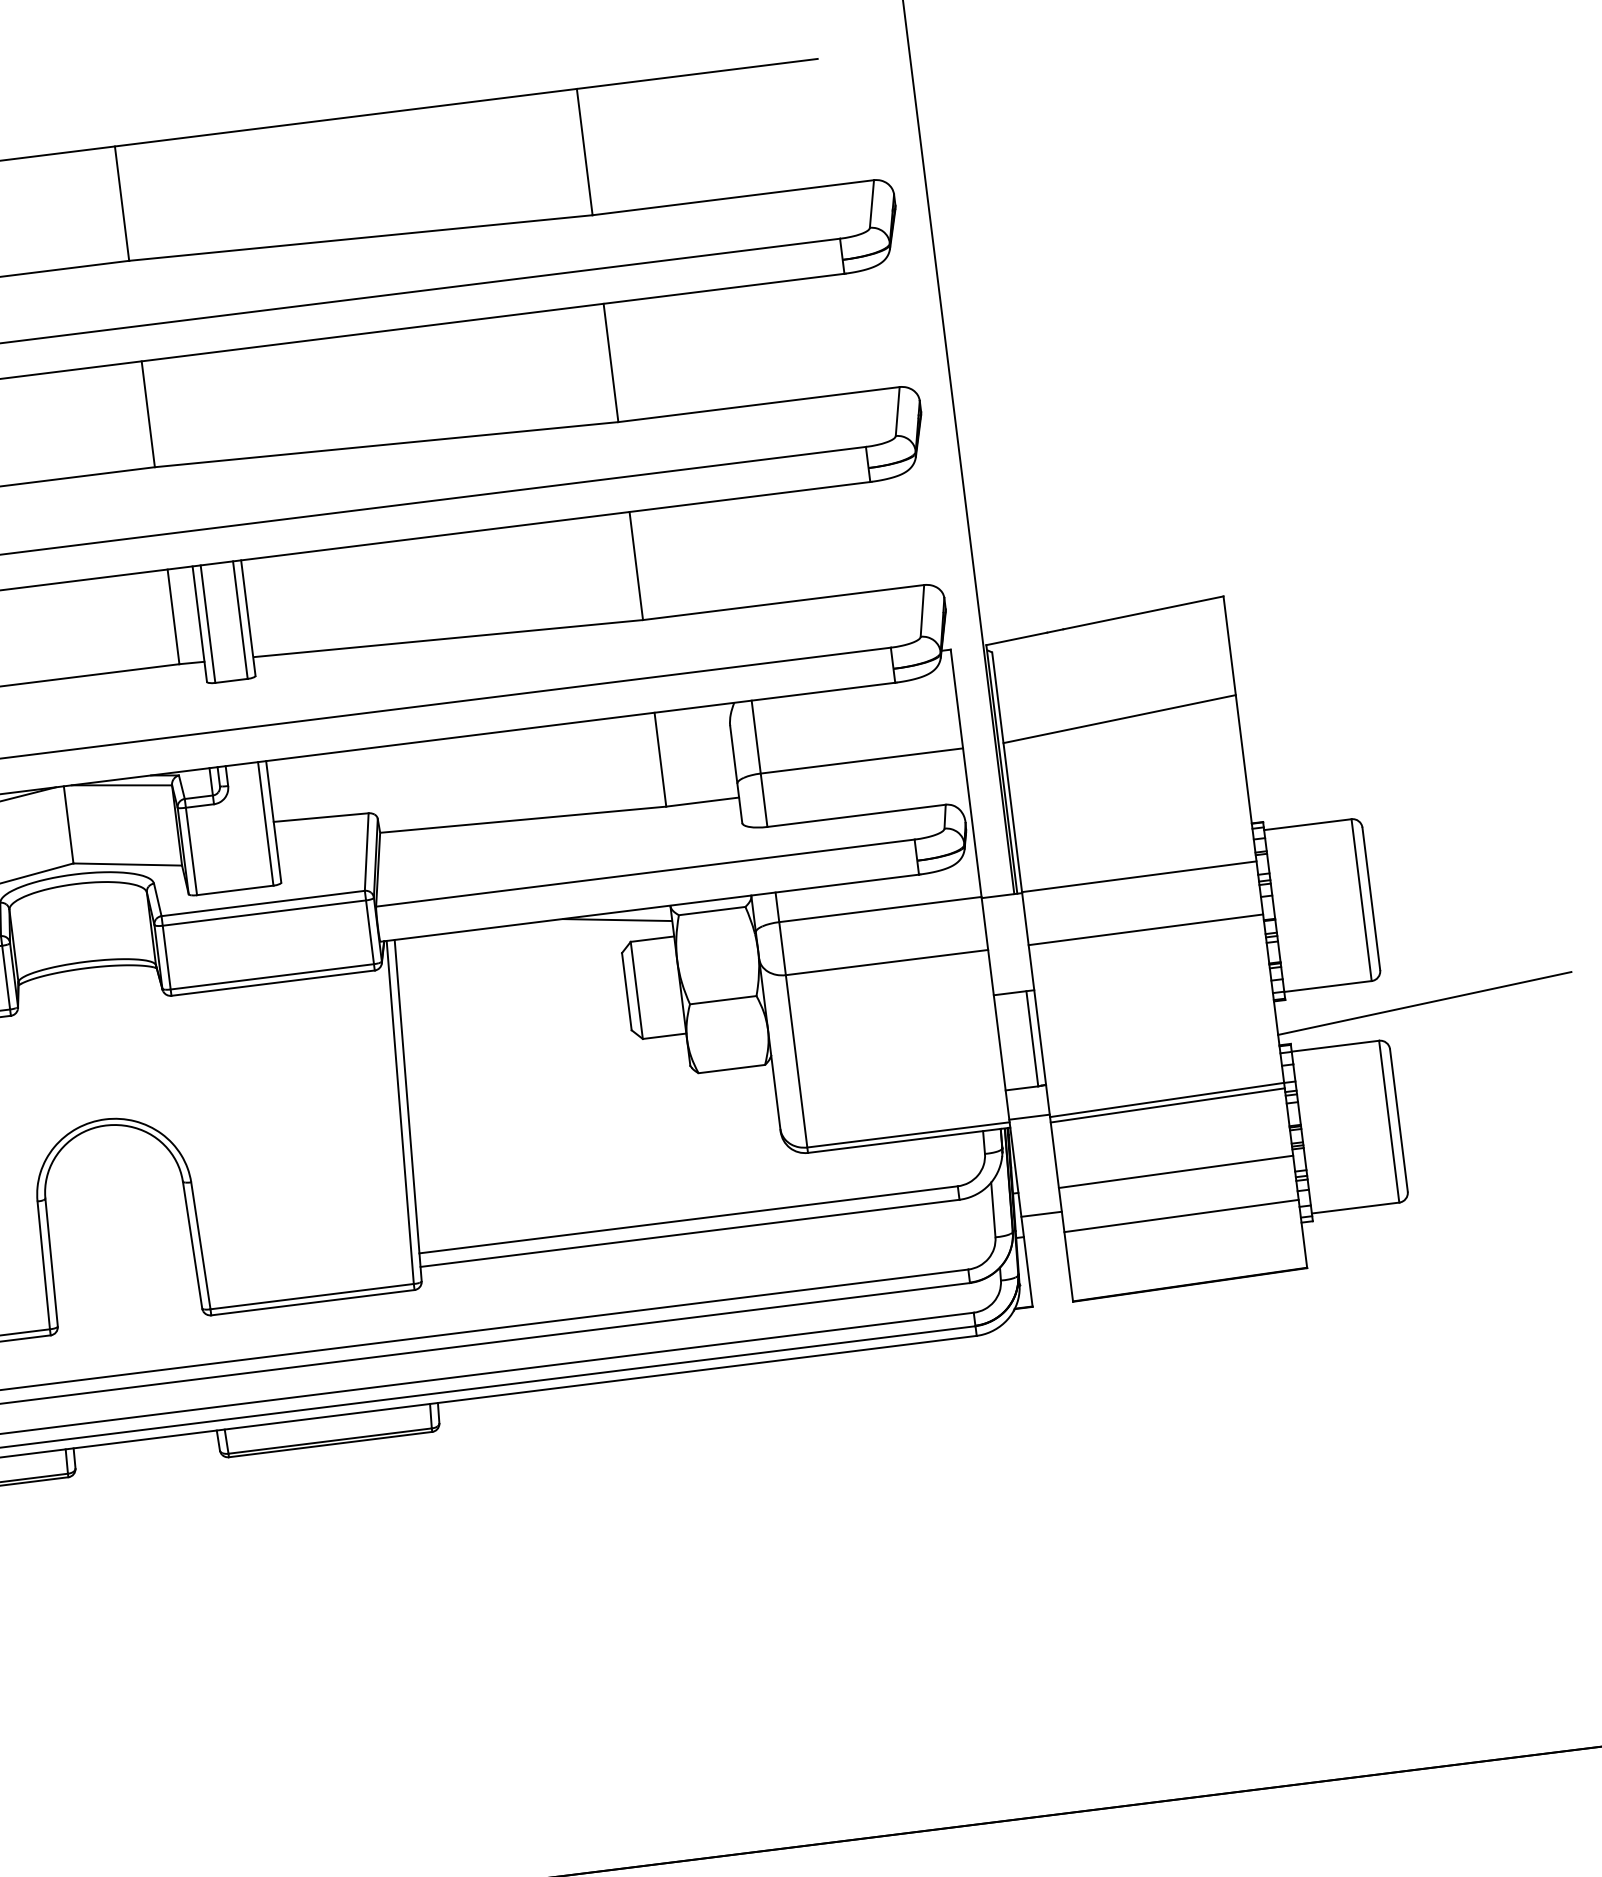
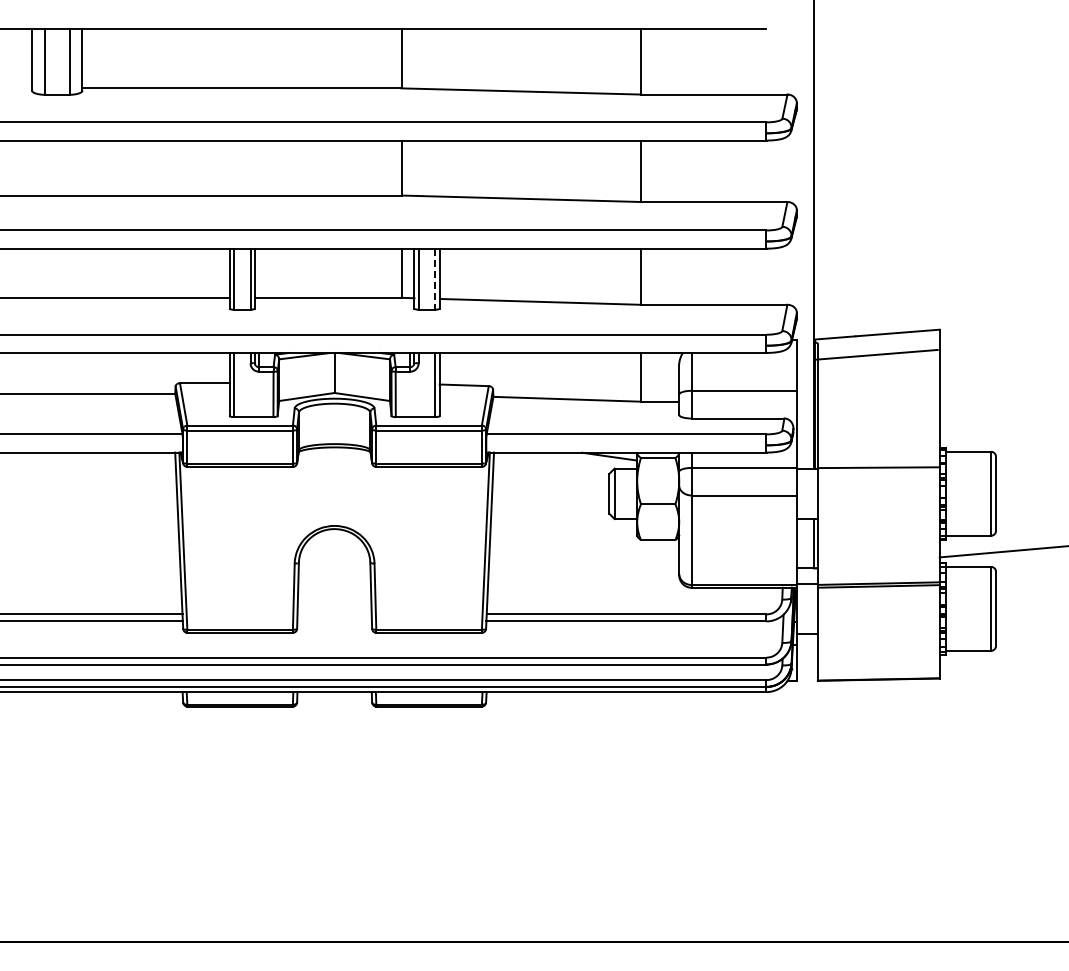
line: (240, 620) -> (435, 279), solid -> dashed
line: (1118, 718) -> (876, 354), moved
line: (1145, 928) -> (878, 494), removed
line: (1175, 1171) -> (878, 620), removed
line: (1180, 1215) -> (878, 643), removed

